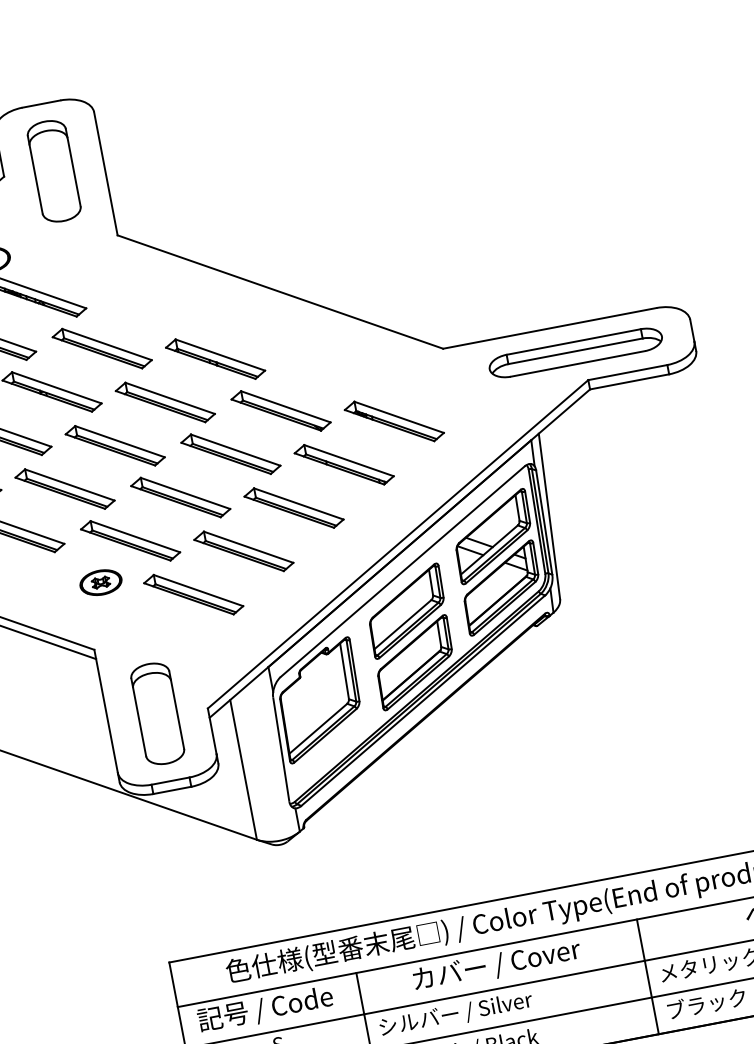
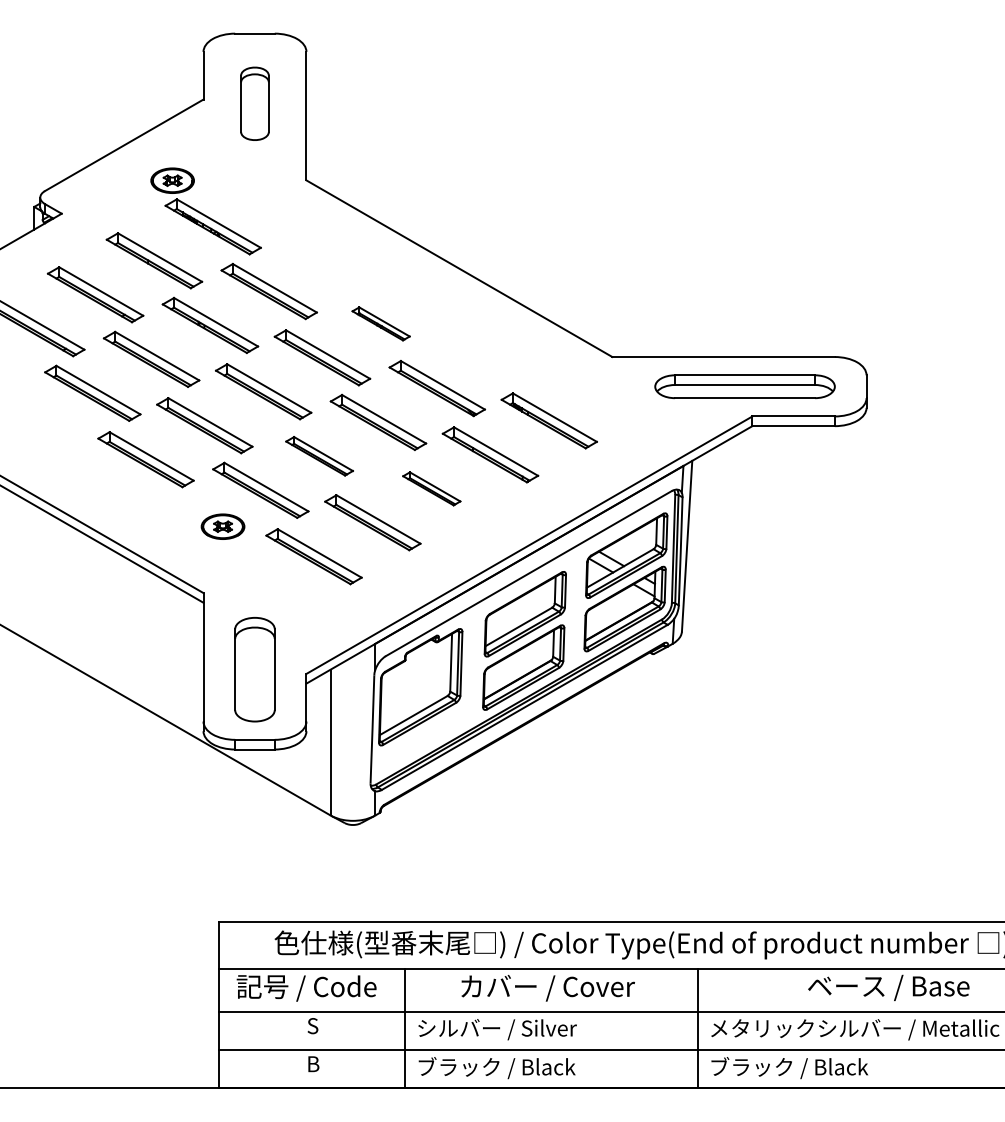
part: (53, 171) -> (254, 103), size x0.7
part: (214, 359) -> (380, 323), size x0.6
part: (180, 496) -> (319, 455), size x0.7
part: (293, 507) -> (431, 488), size x0.6

